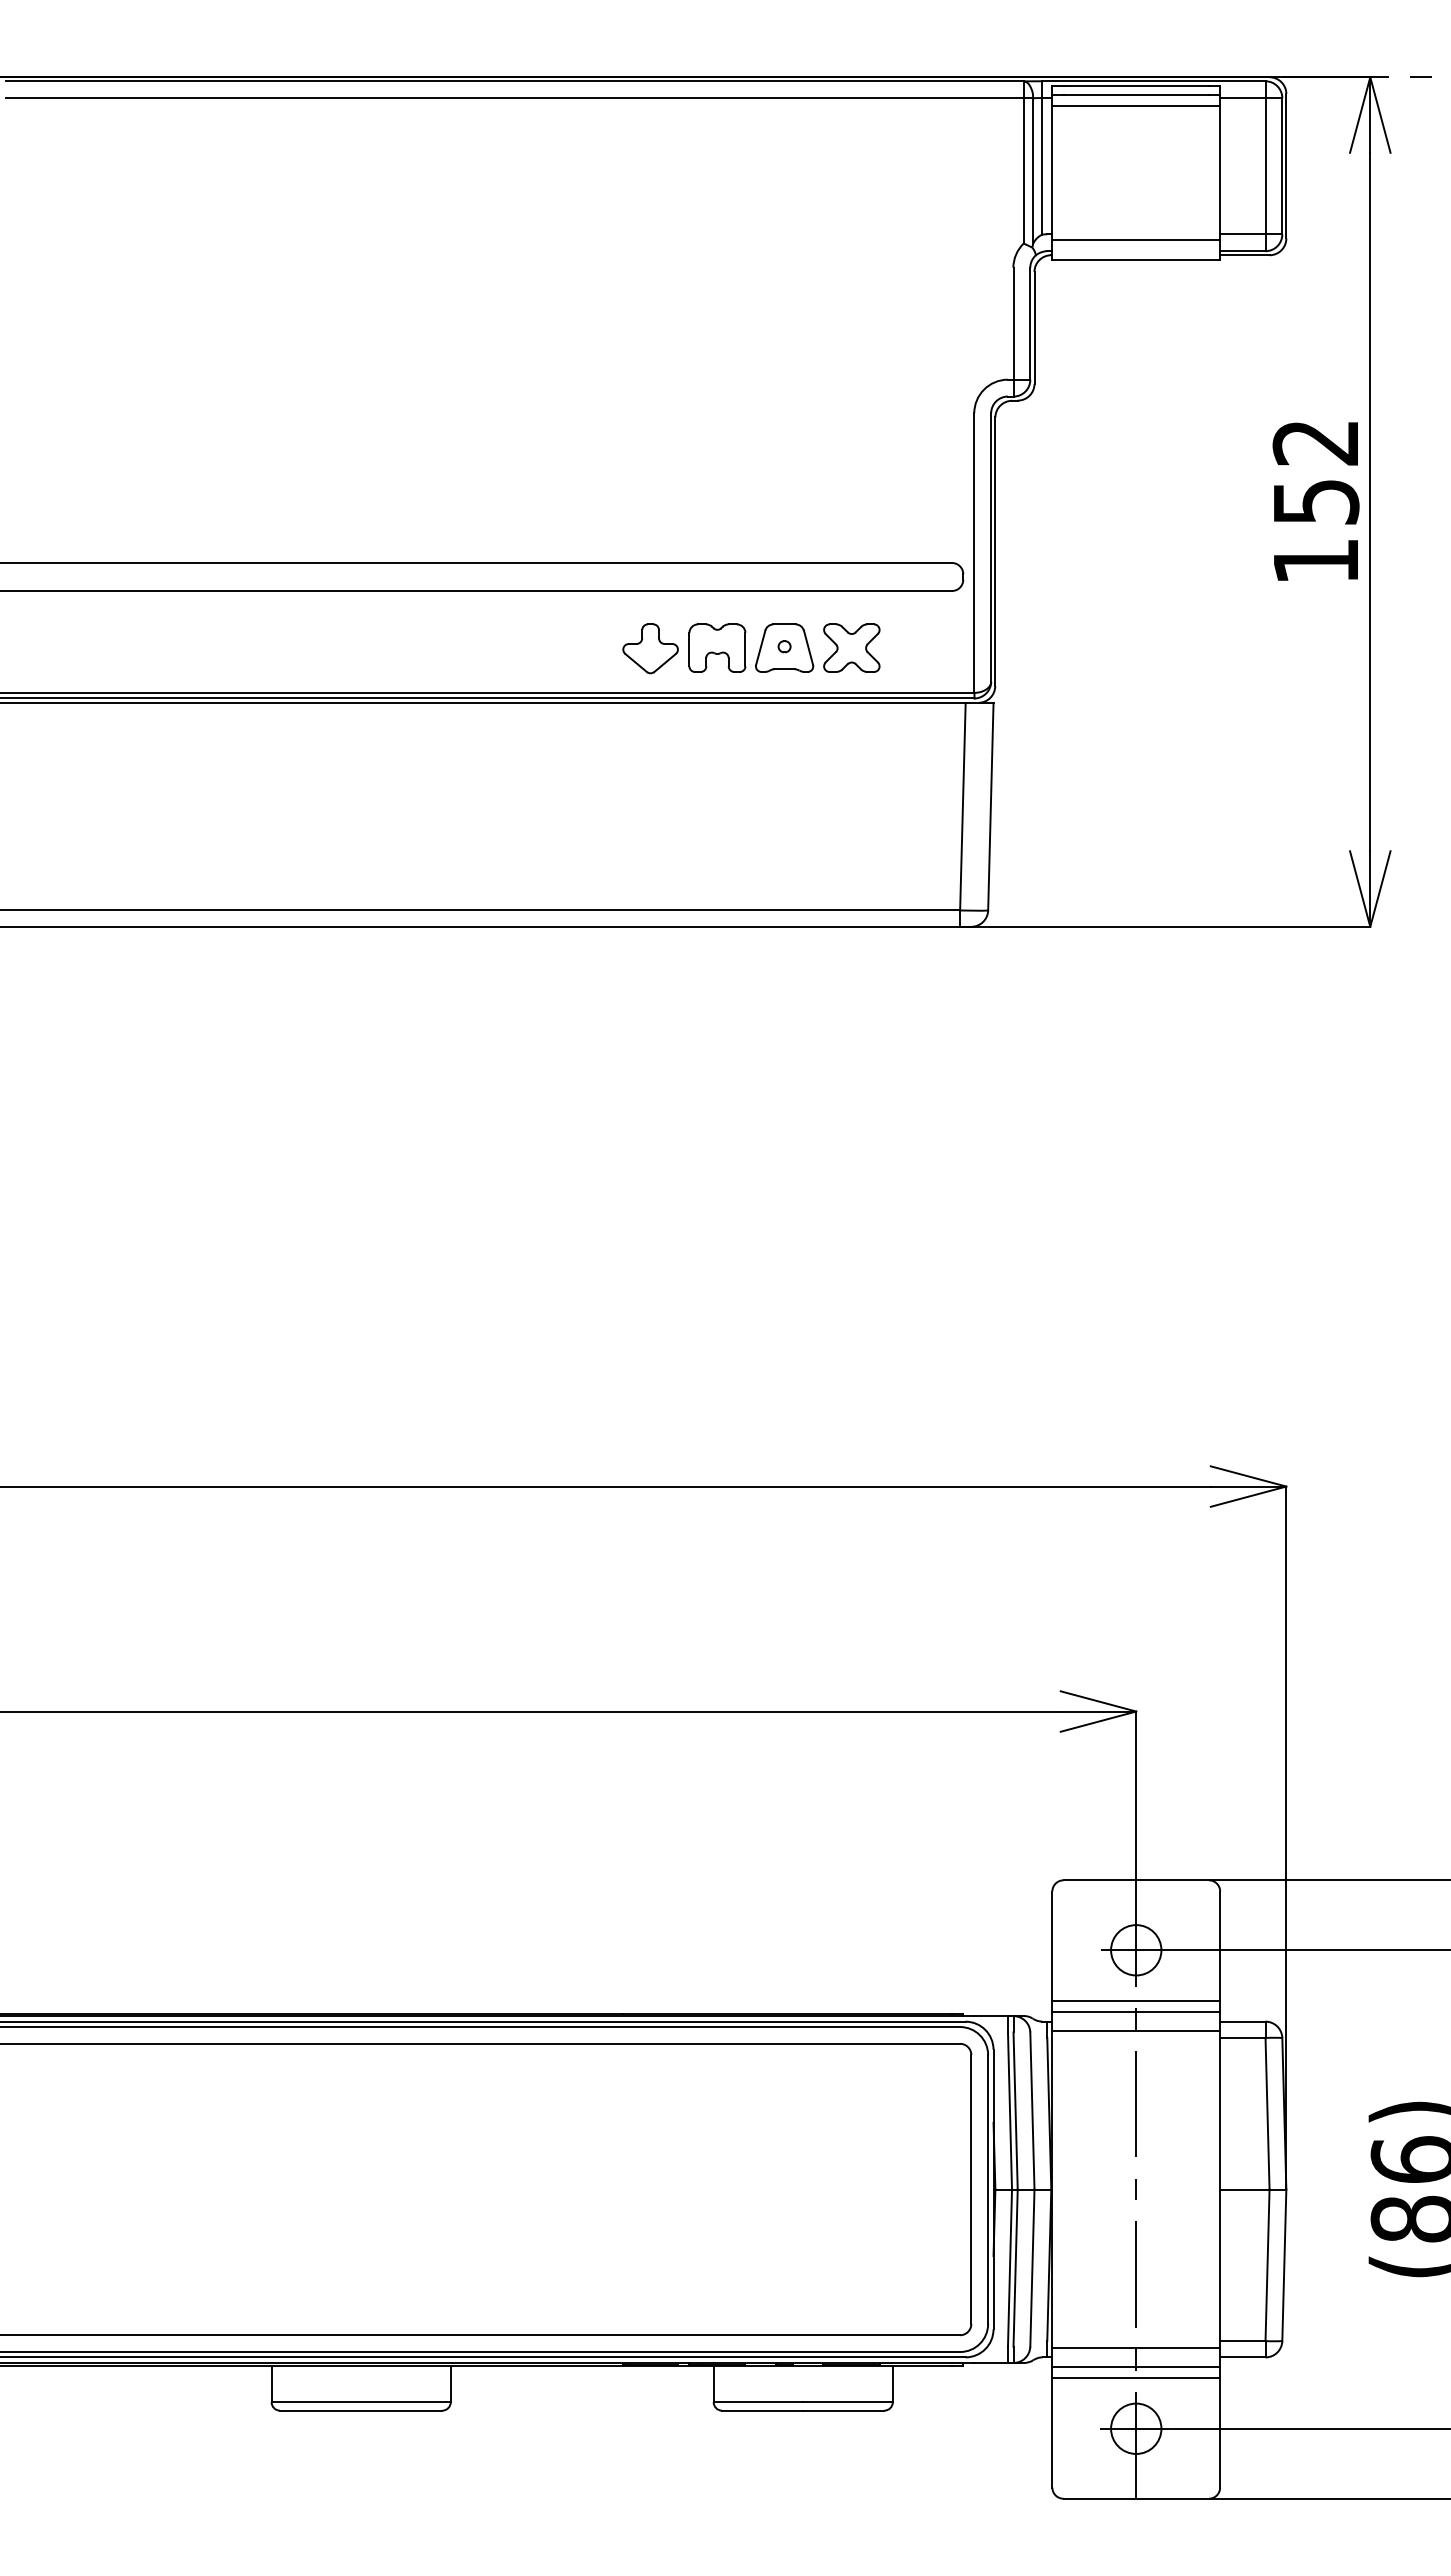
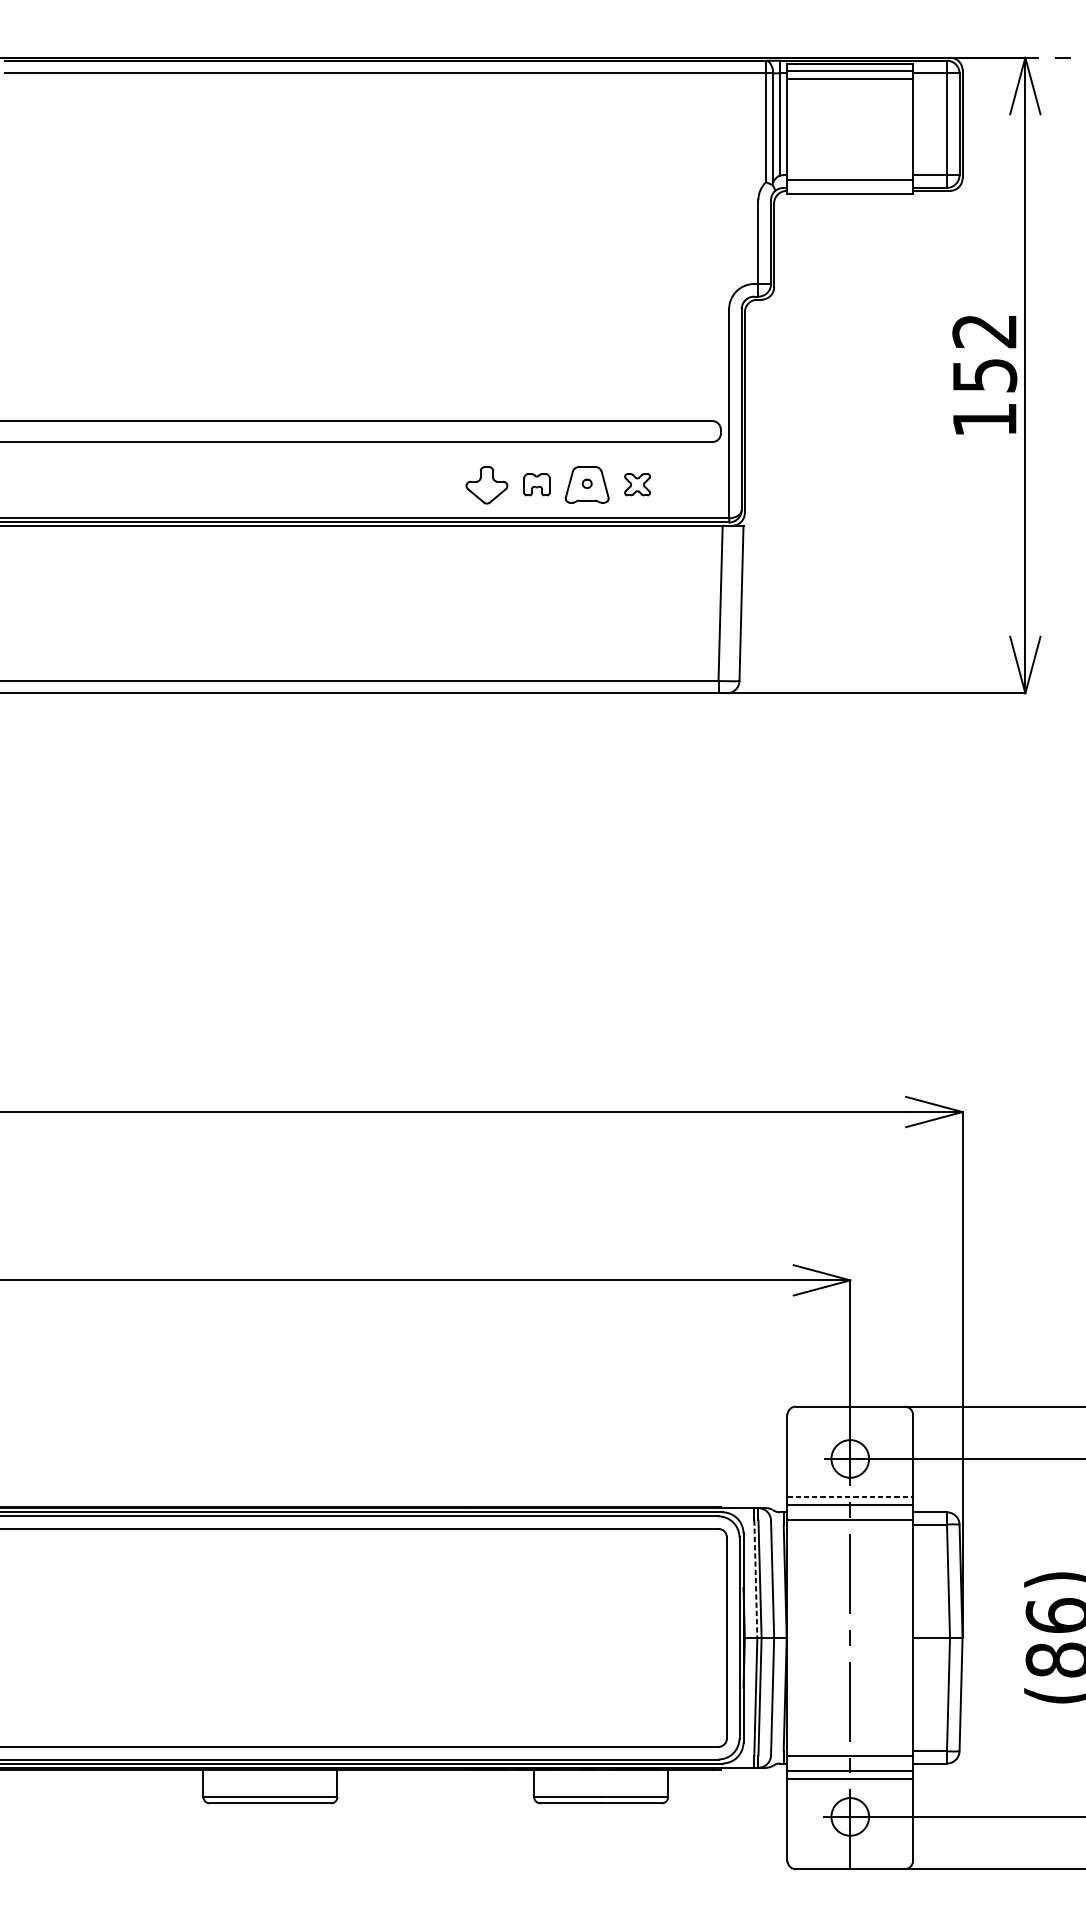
part: (717, 647) -> (537, 484), size x0.6
part: (851, 647) -> (637, 484), size x0.6
line: (1136, 2000) -> (850, 1496), solid -> dashed
line: (1010, 2110) -> (756, 1578), solid -> dashed

